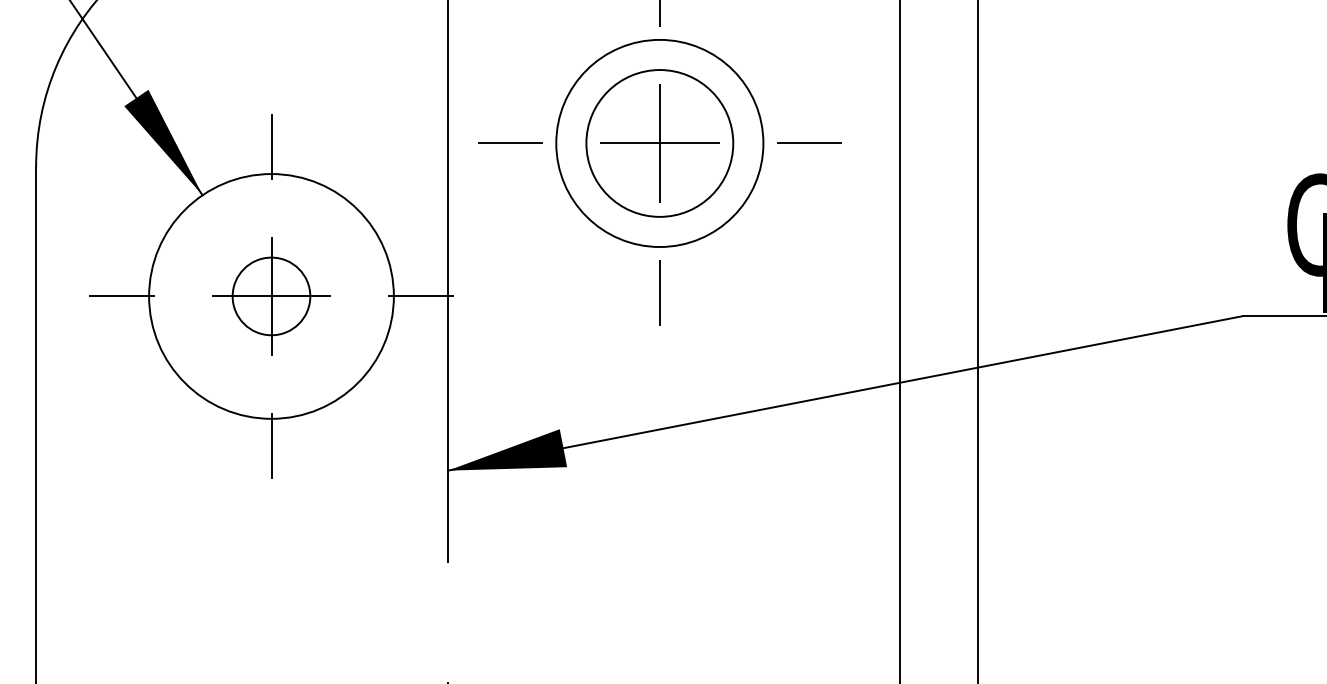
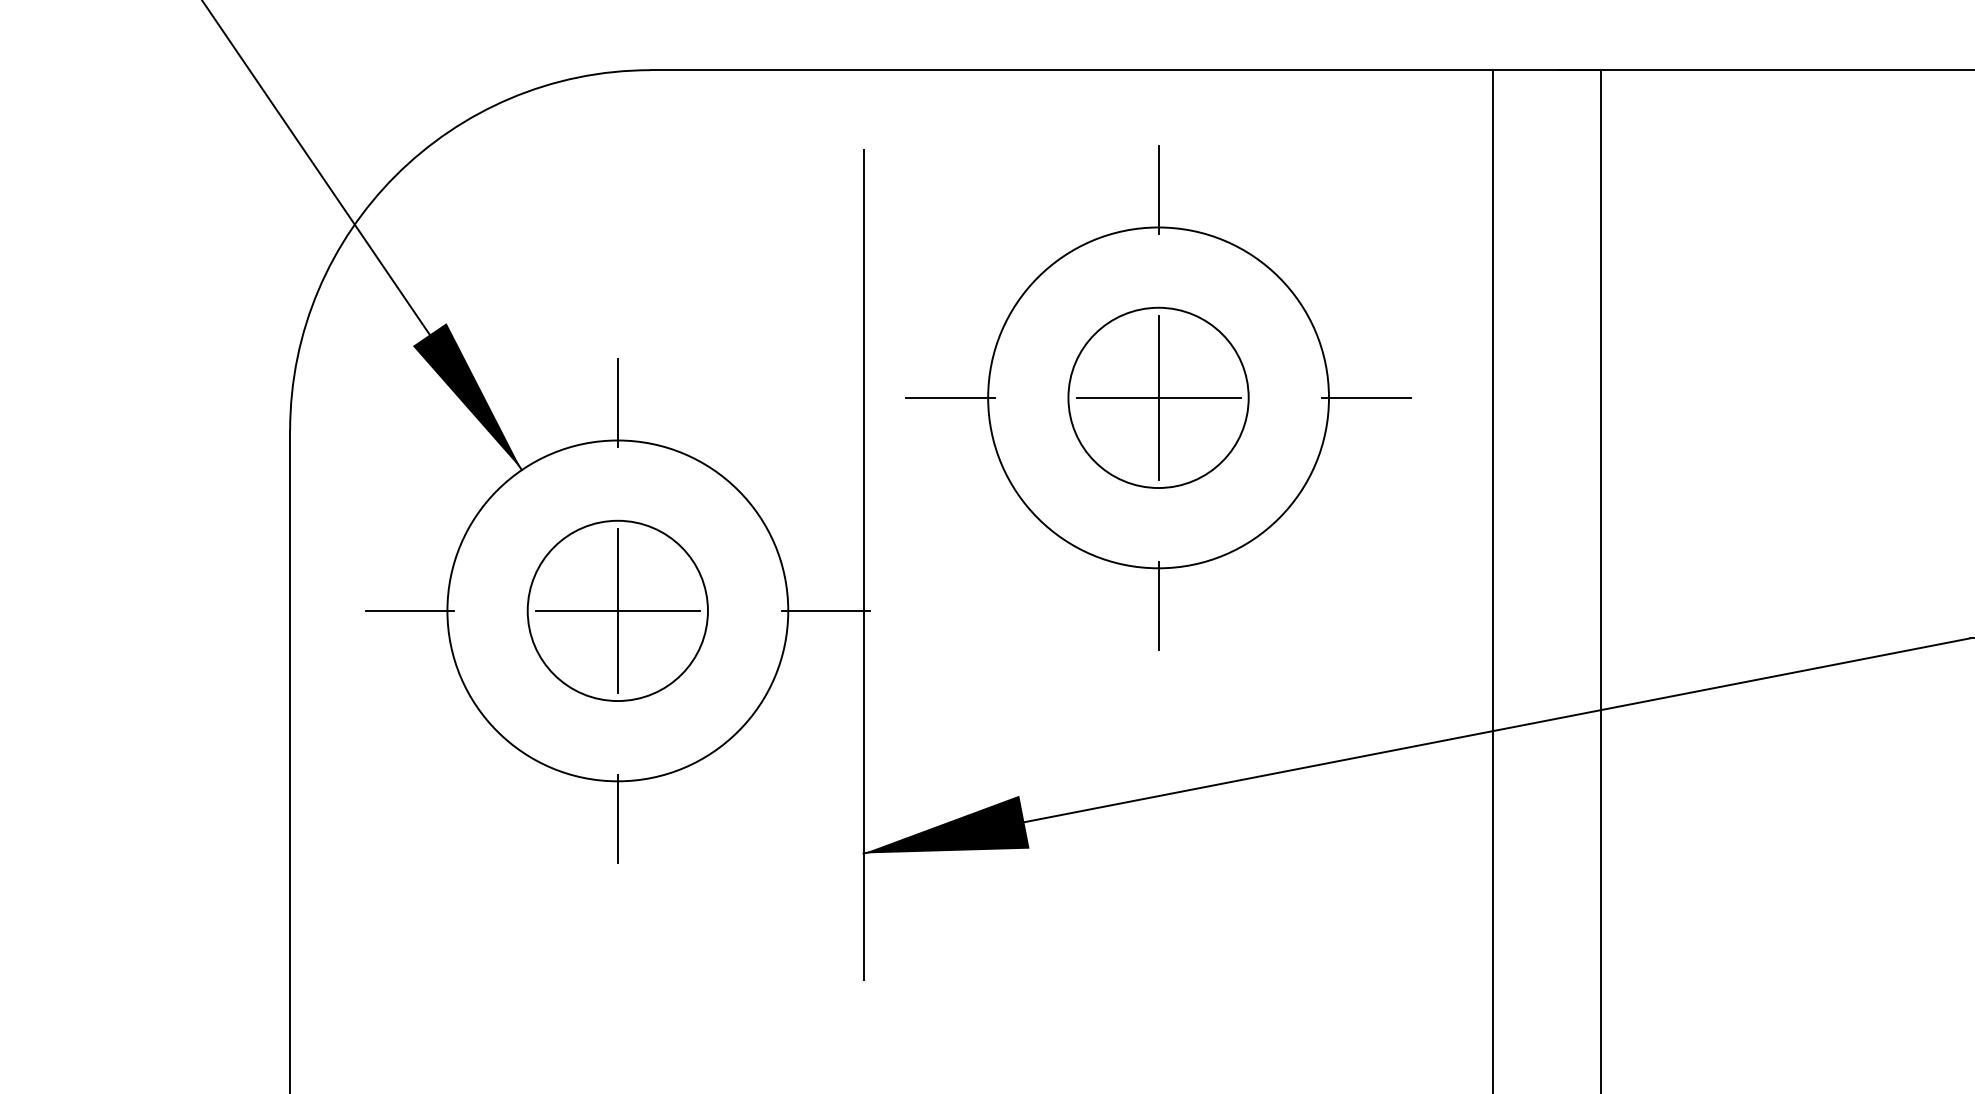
circle: (659, 143) -> (1158, 397), size x0.62
circle: (659, 143) -> (1158, 397), size x1.67
circle: (271, 296) -> (617, 610), size x1.67

